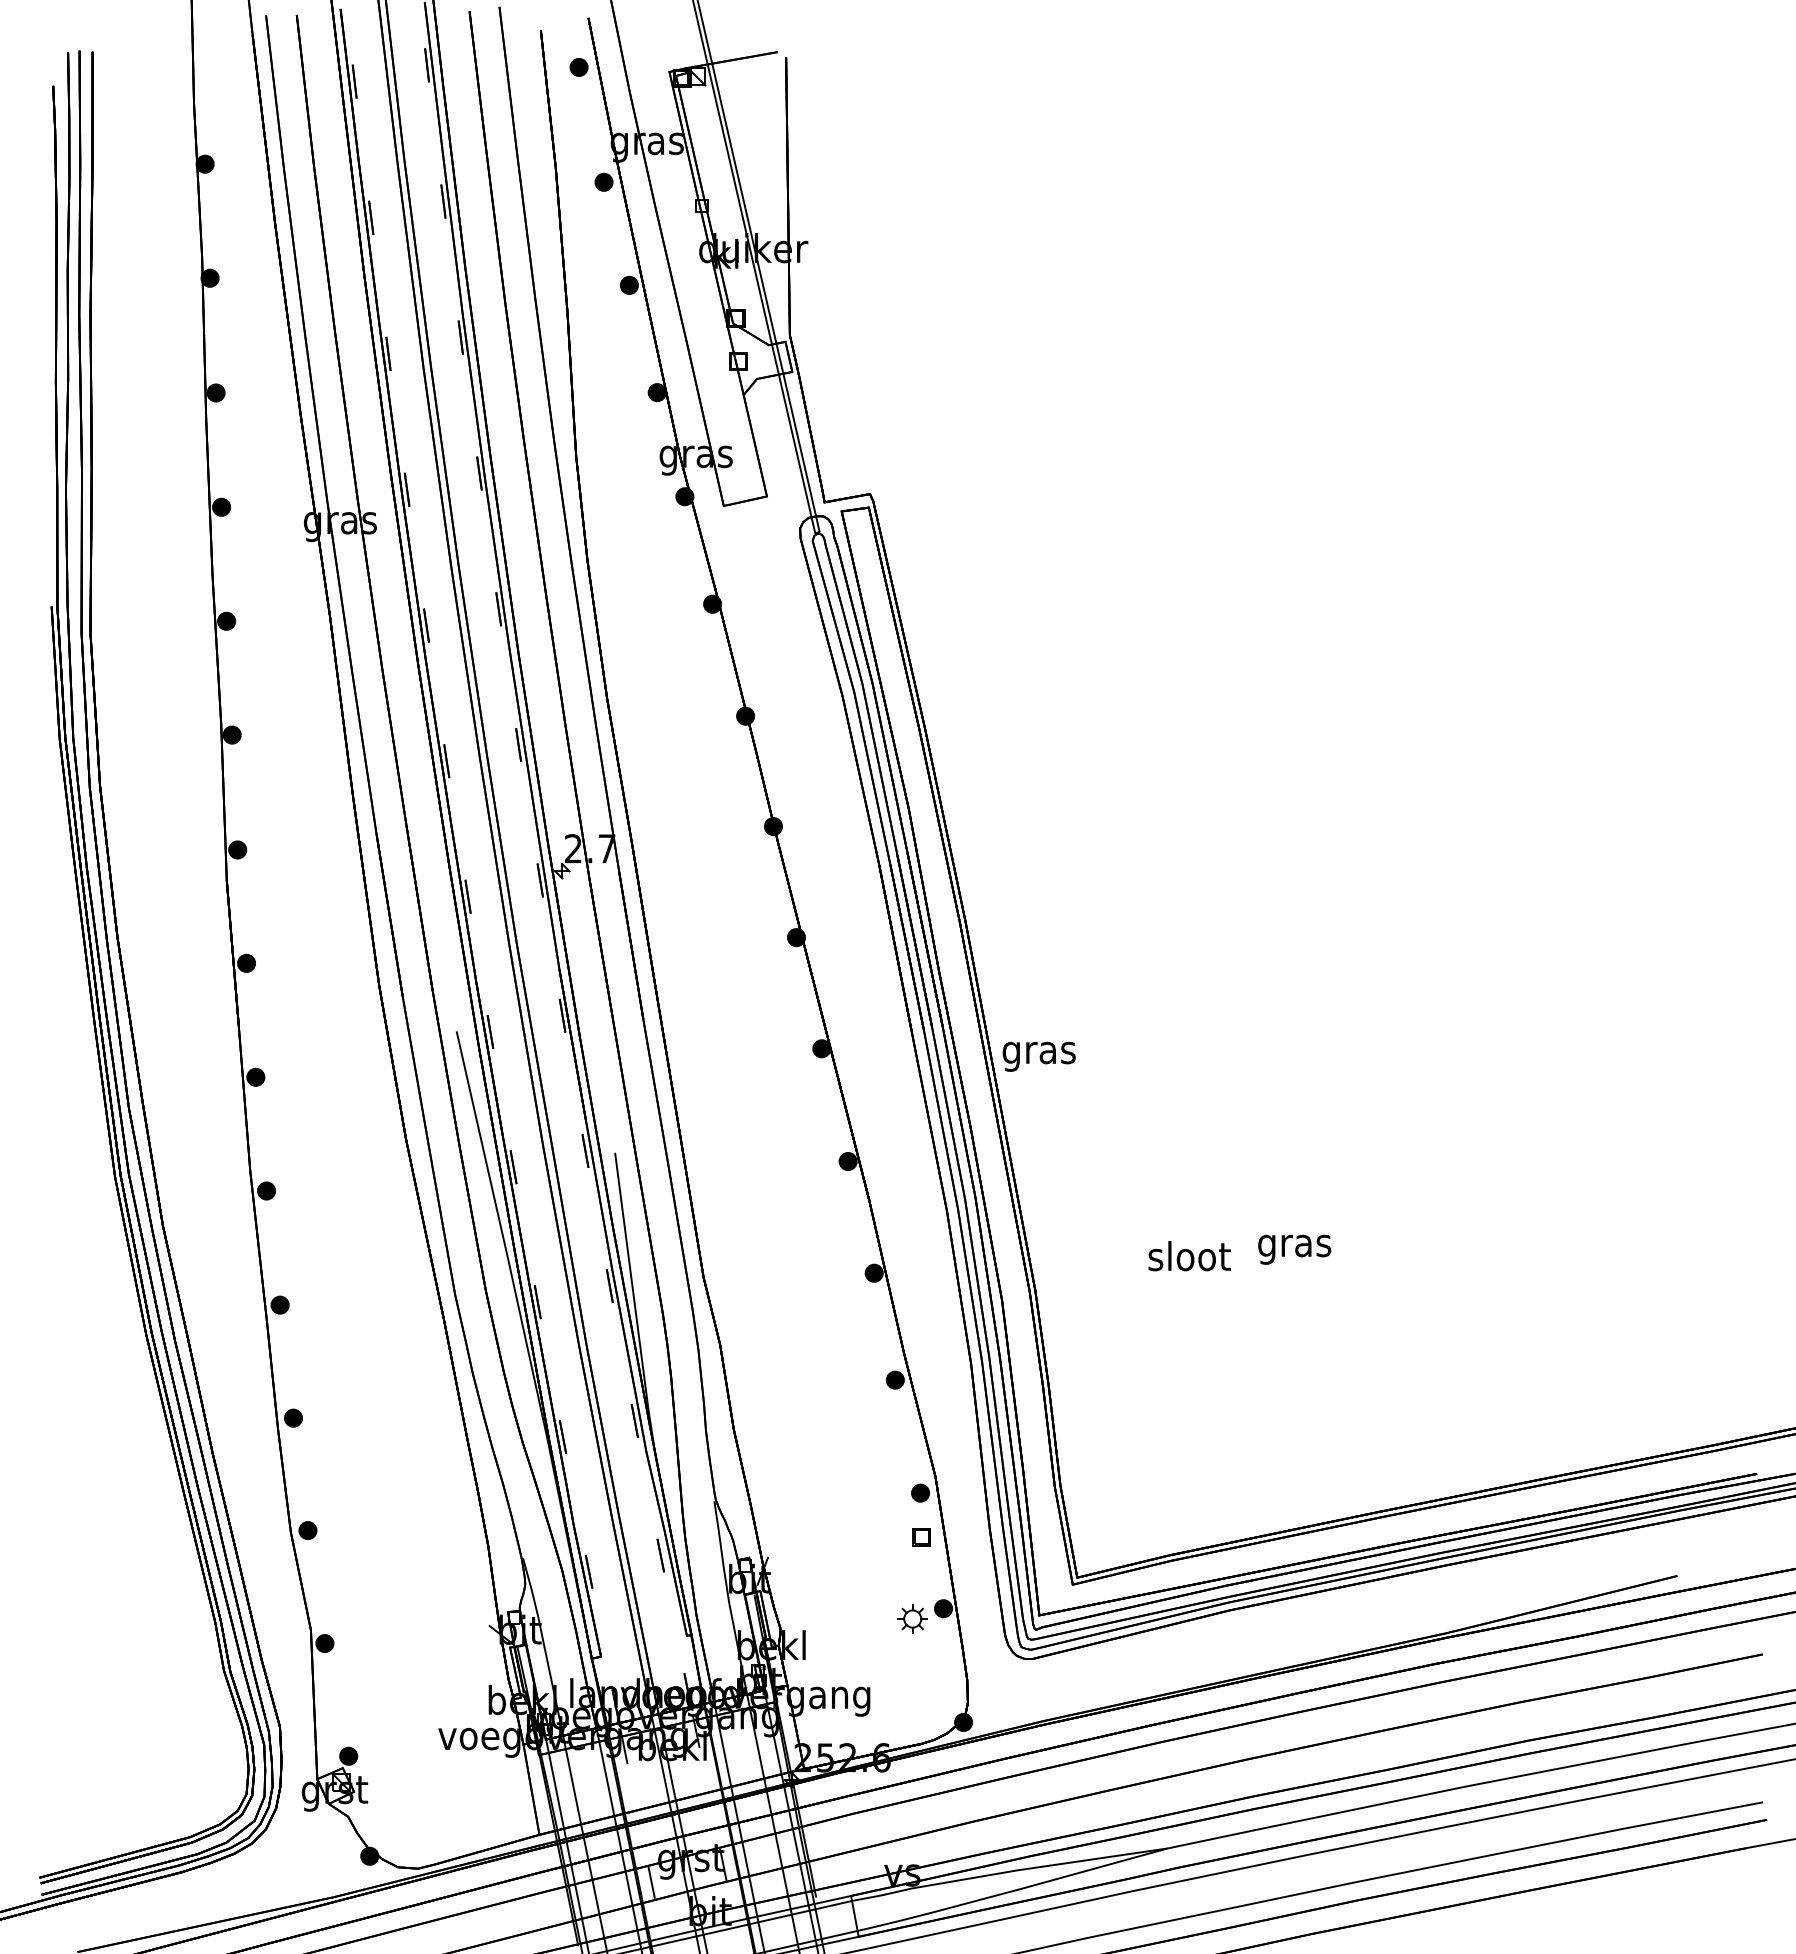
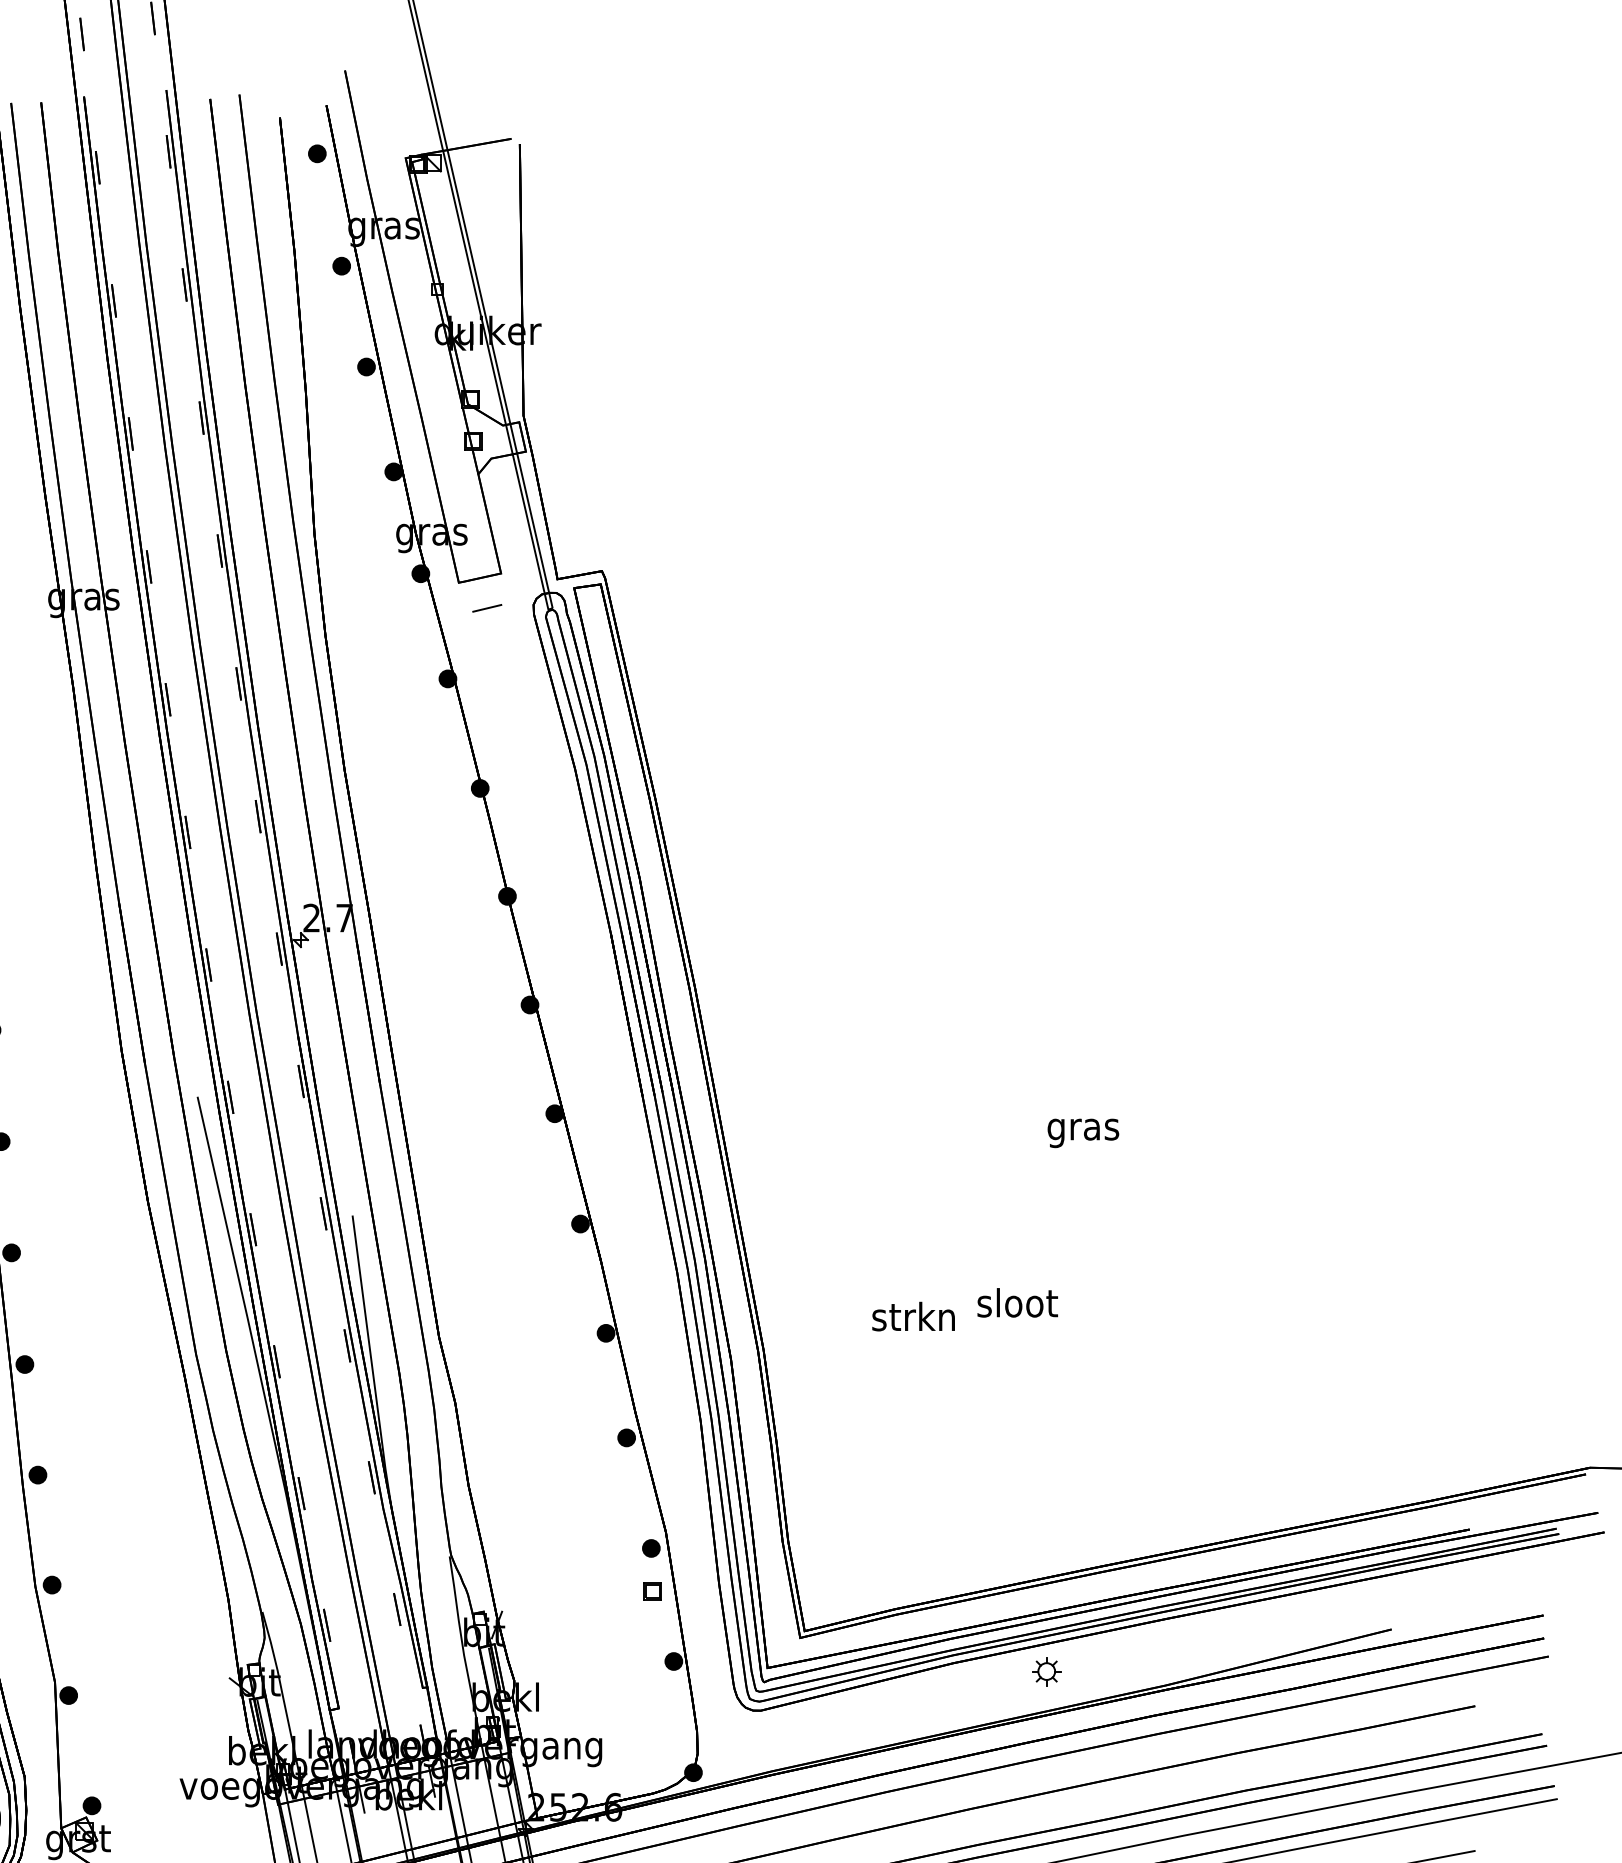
line: (752, 531) -> (486, 607), added
text: (1038, 1056) -> (1082, 1133), moved
text: (1295, 1245) -> (1018, 1306), gras -> sloot
text: (1188, 1256) -> (913, 1316), sloot -> strkn
part: (912, 1618) -> (1046, 1671), moved

